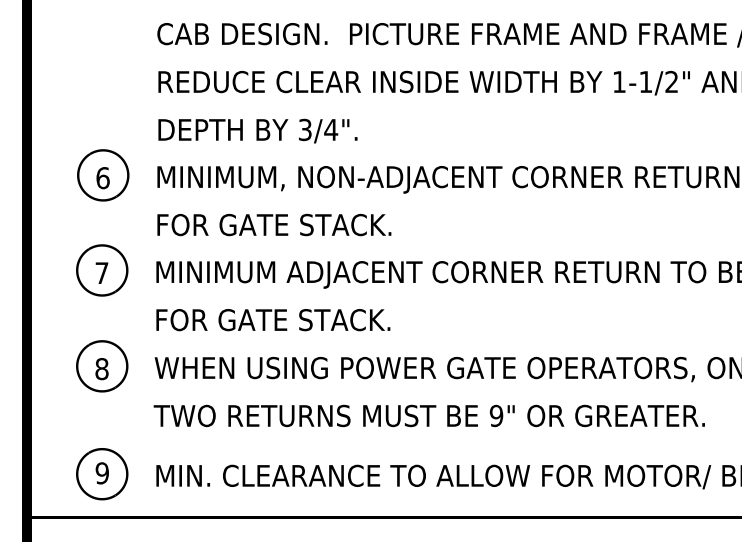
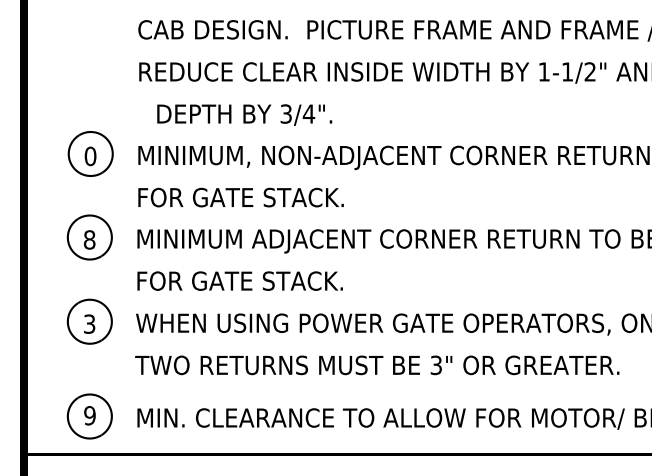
text: (257, 130) -> (244, 114), moved
text: (102, 177) -> (90, 155), 6 -> 0
text: (101, 272) -> (89, 239), 7 -> 8
text: (101, 368) -> (89, 323), 8 -> 3
text: (496, 414) -> (436, 364), 9" -> 3"

